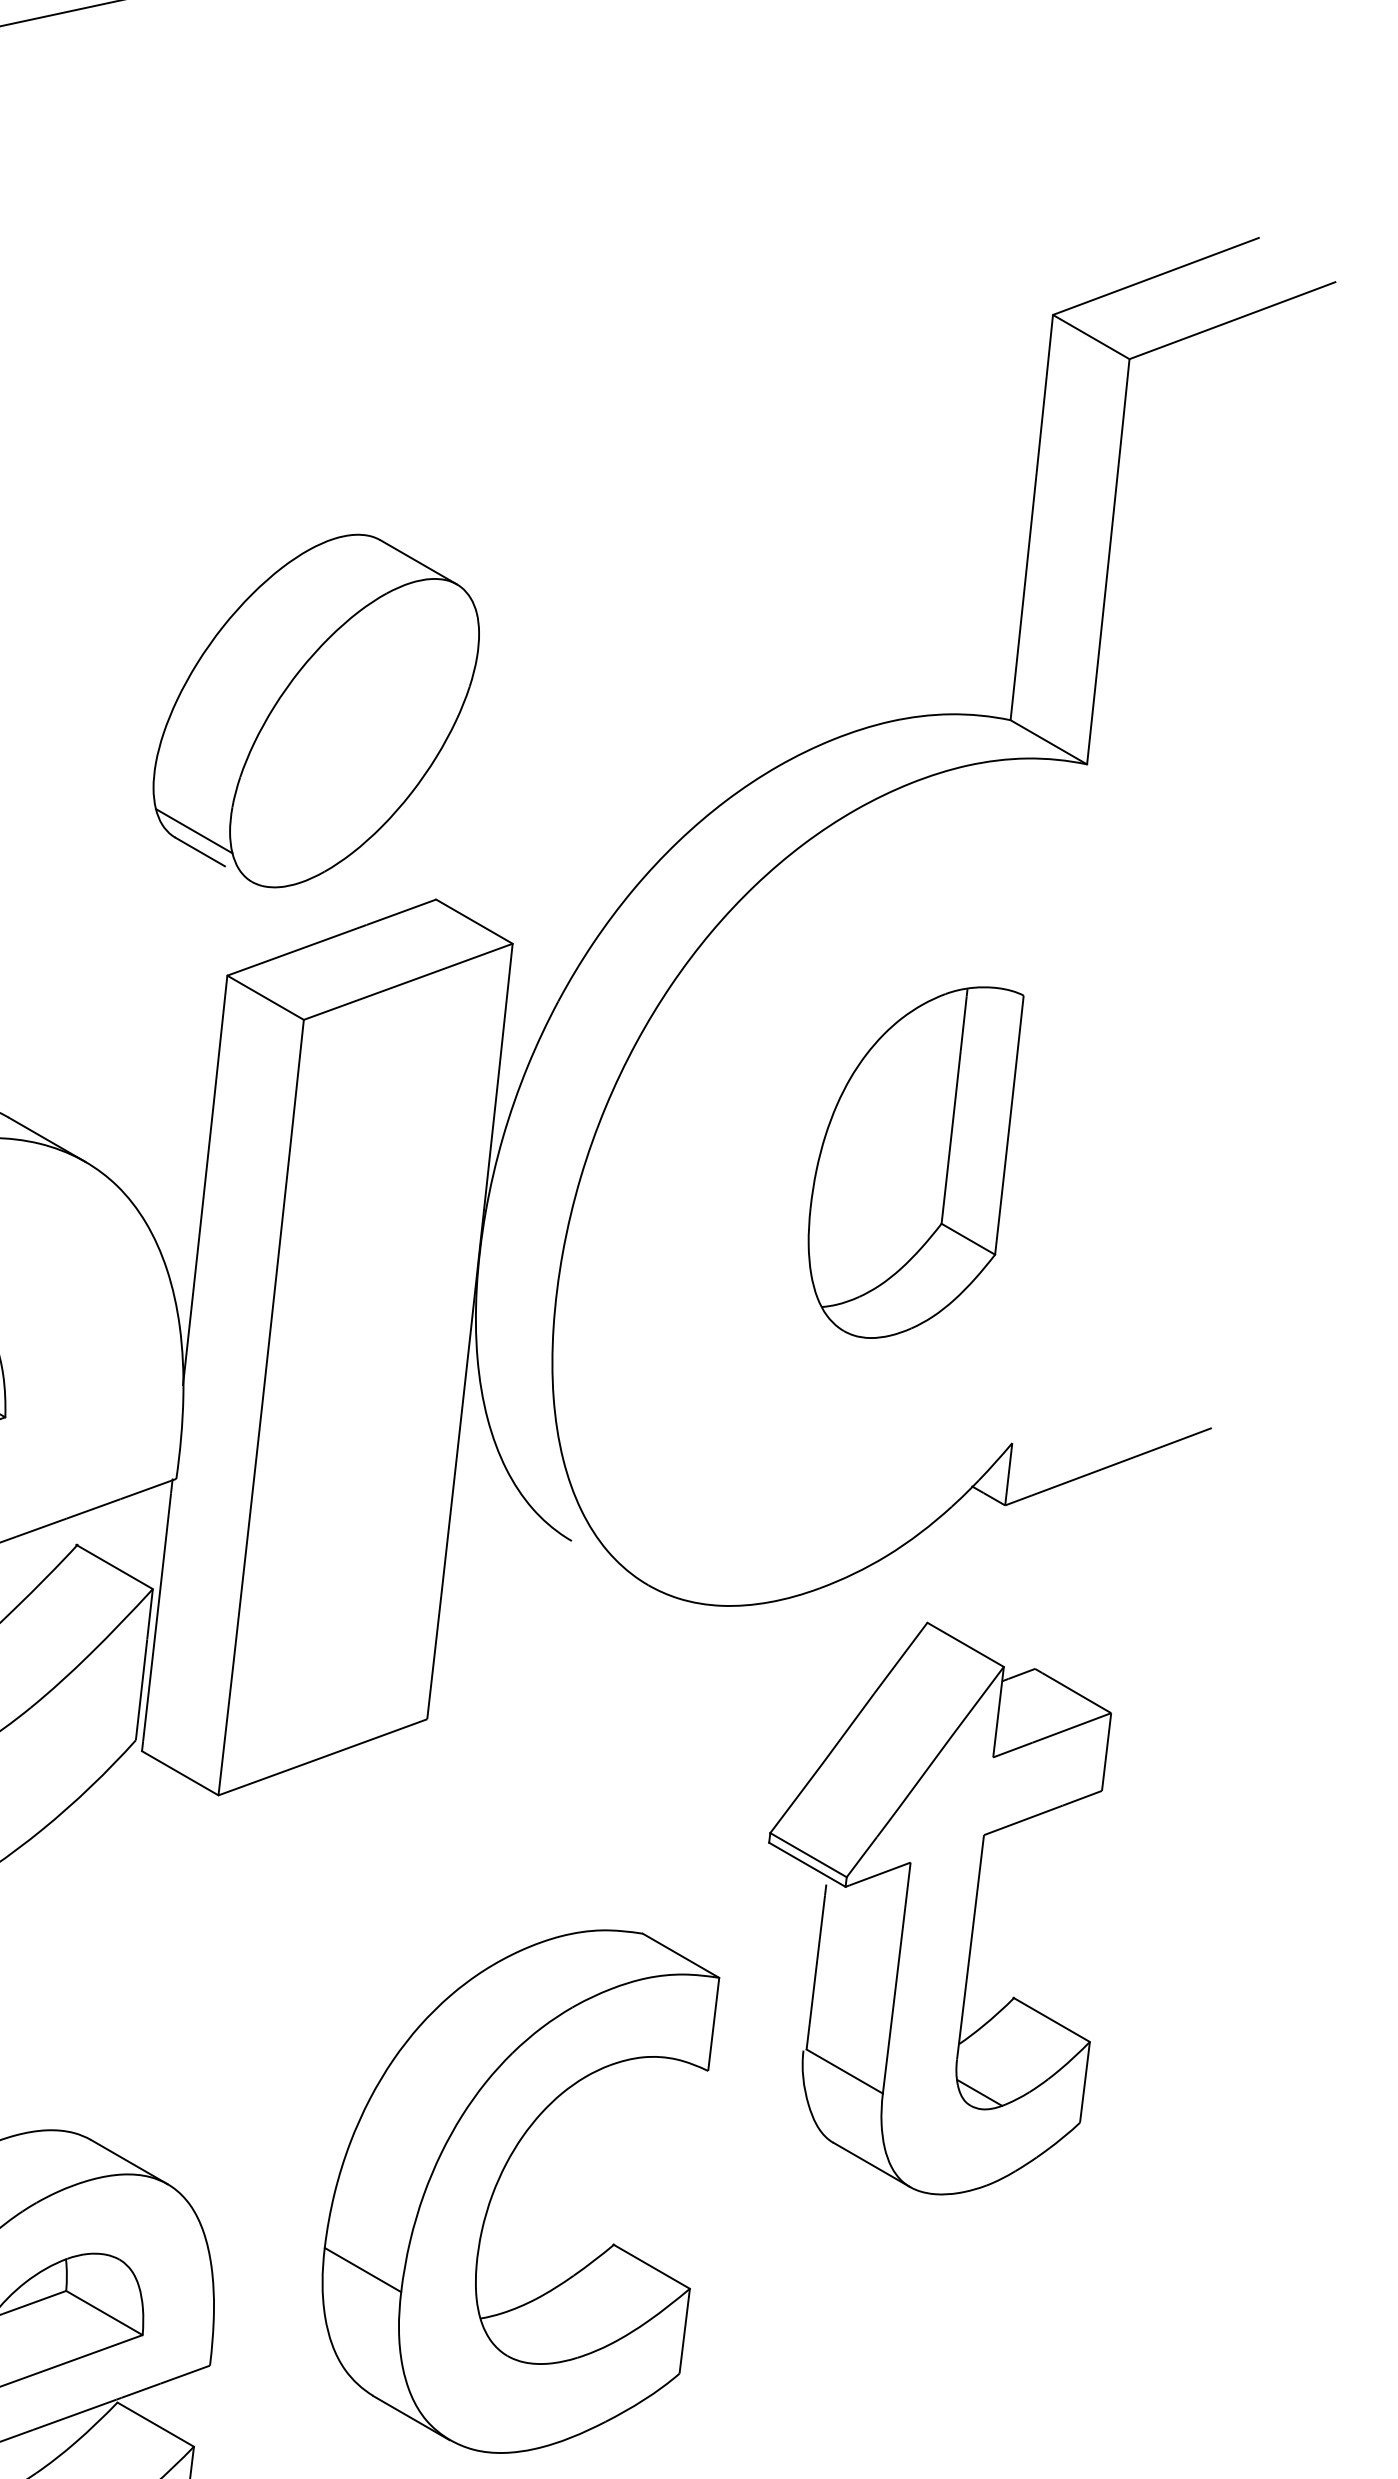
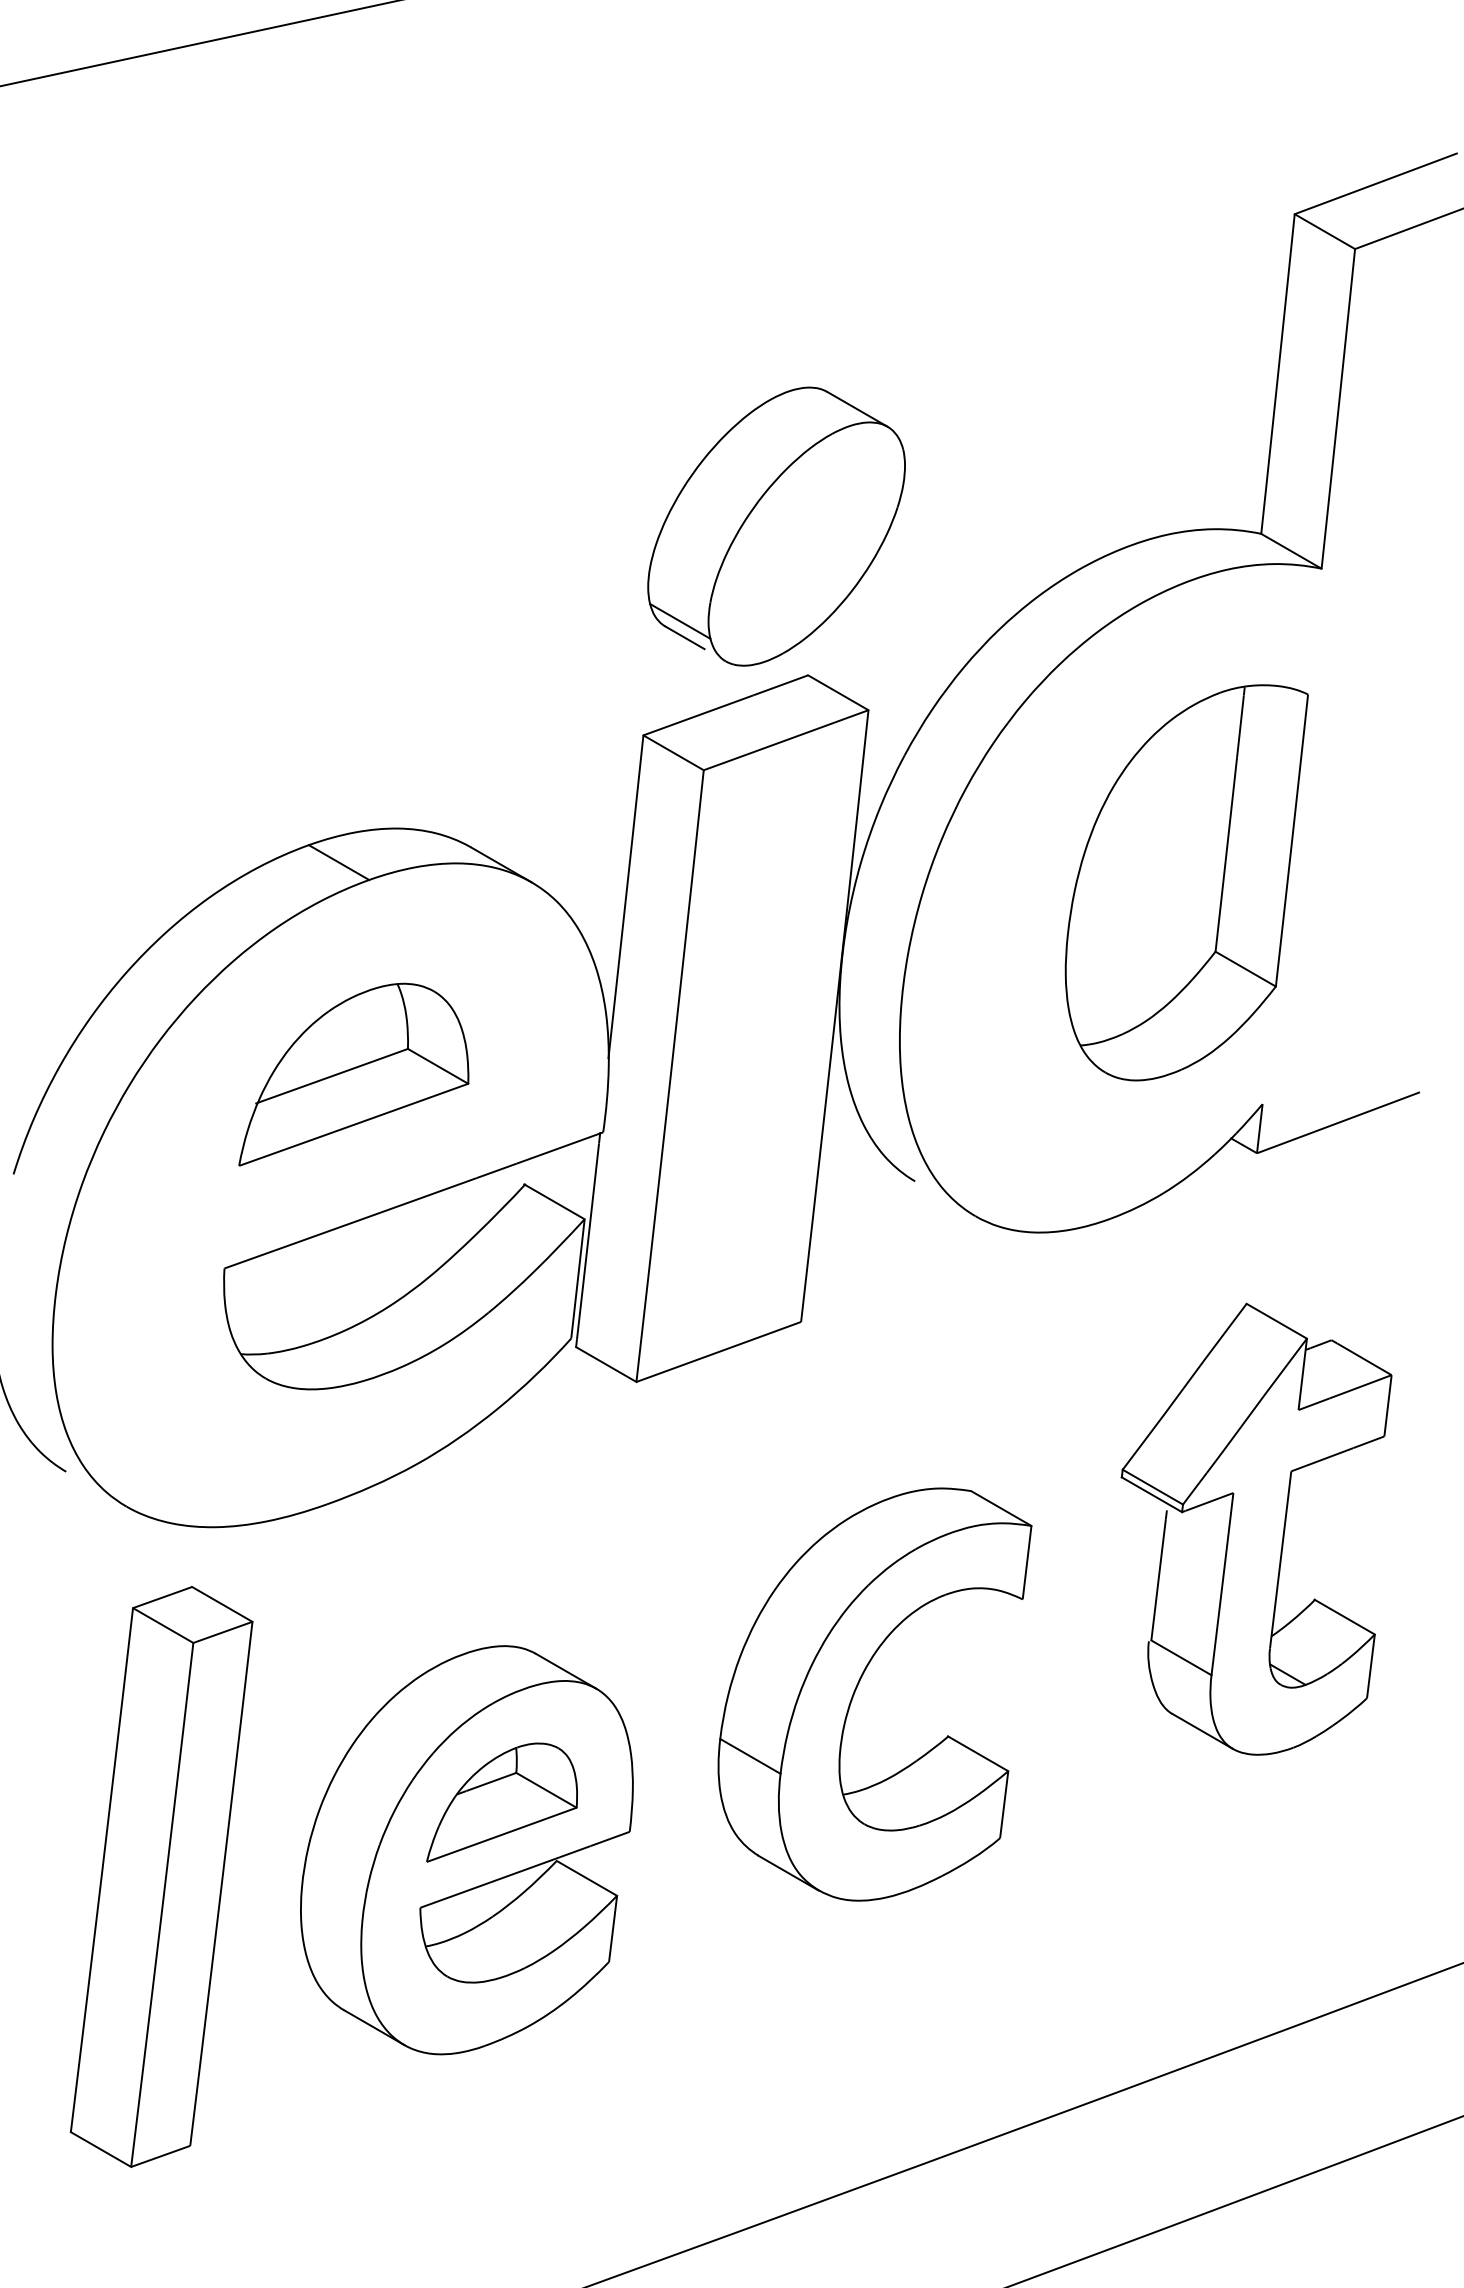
part: (316, 710) -> (776, 526), moved
part: (915, 1162) -> (1186, 882), size x1.43
part: (939, 1907) -> (1256, 1528), moved

